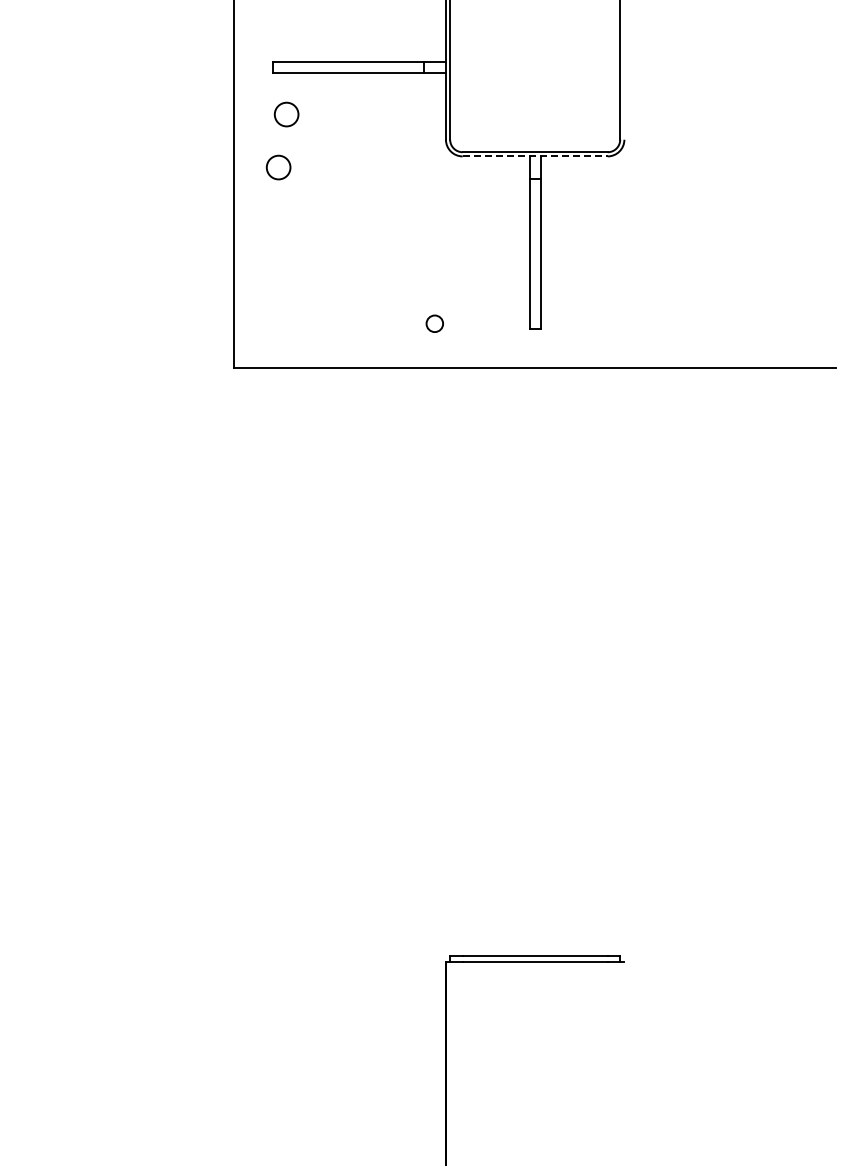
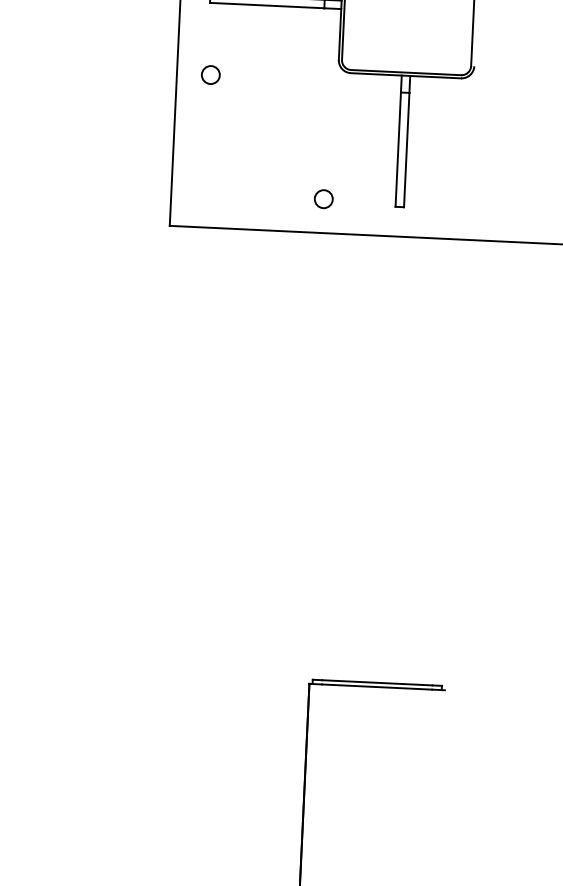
circle: (286, 114) -> (218, 35), removed
line: (535, 156) -> (406, 75), dashed -> solid
circle: (434, 323) -> (323, 199), size x1.43

